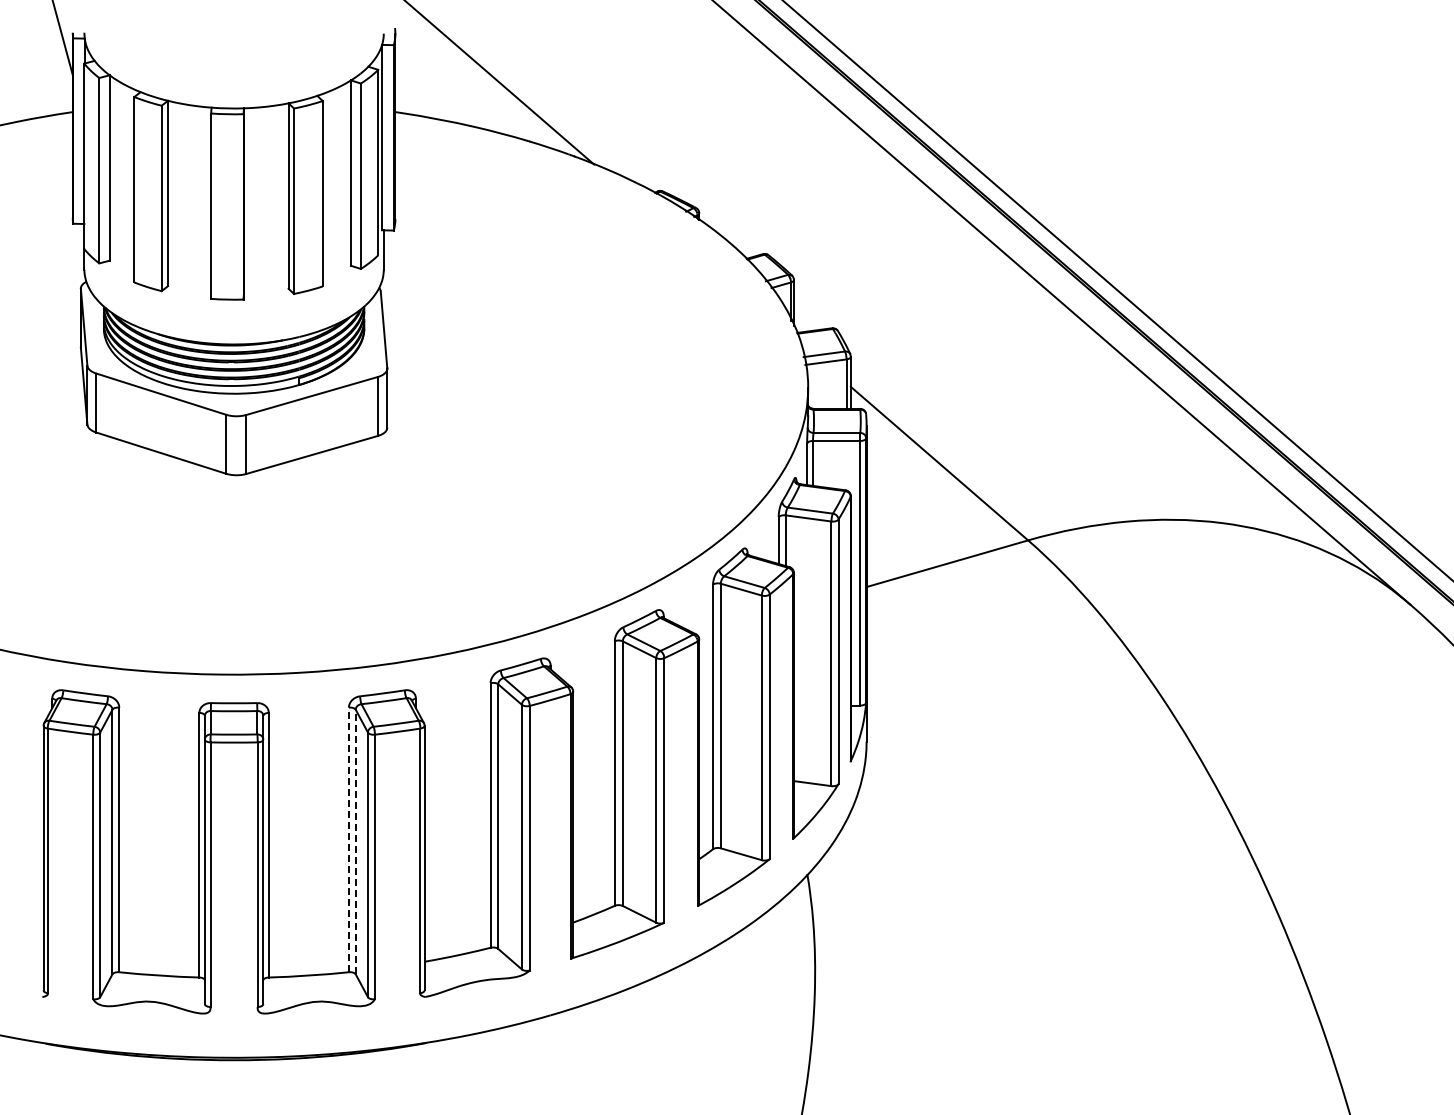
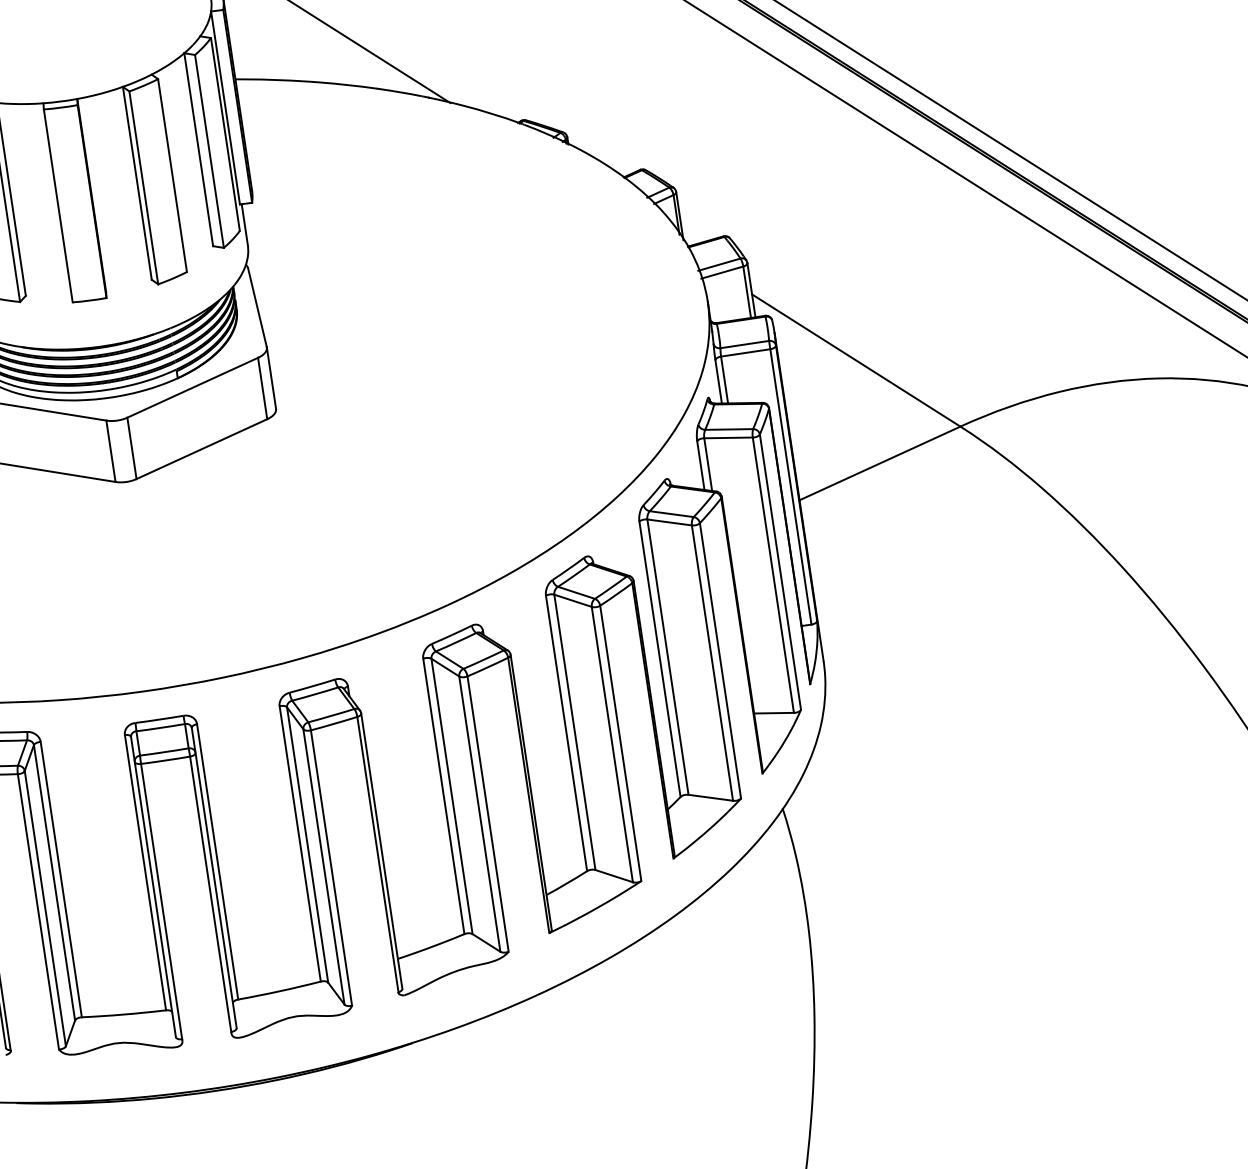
line: (348, 839) -> (299, 843), dashed -> solid
line: (355, 841) -> (307, 844), dashed -> solid

